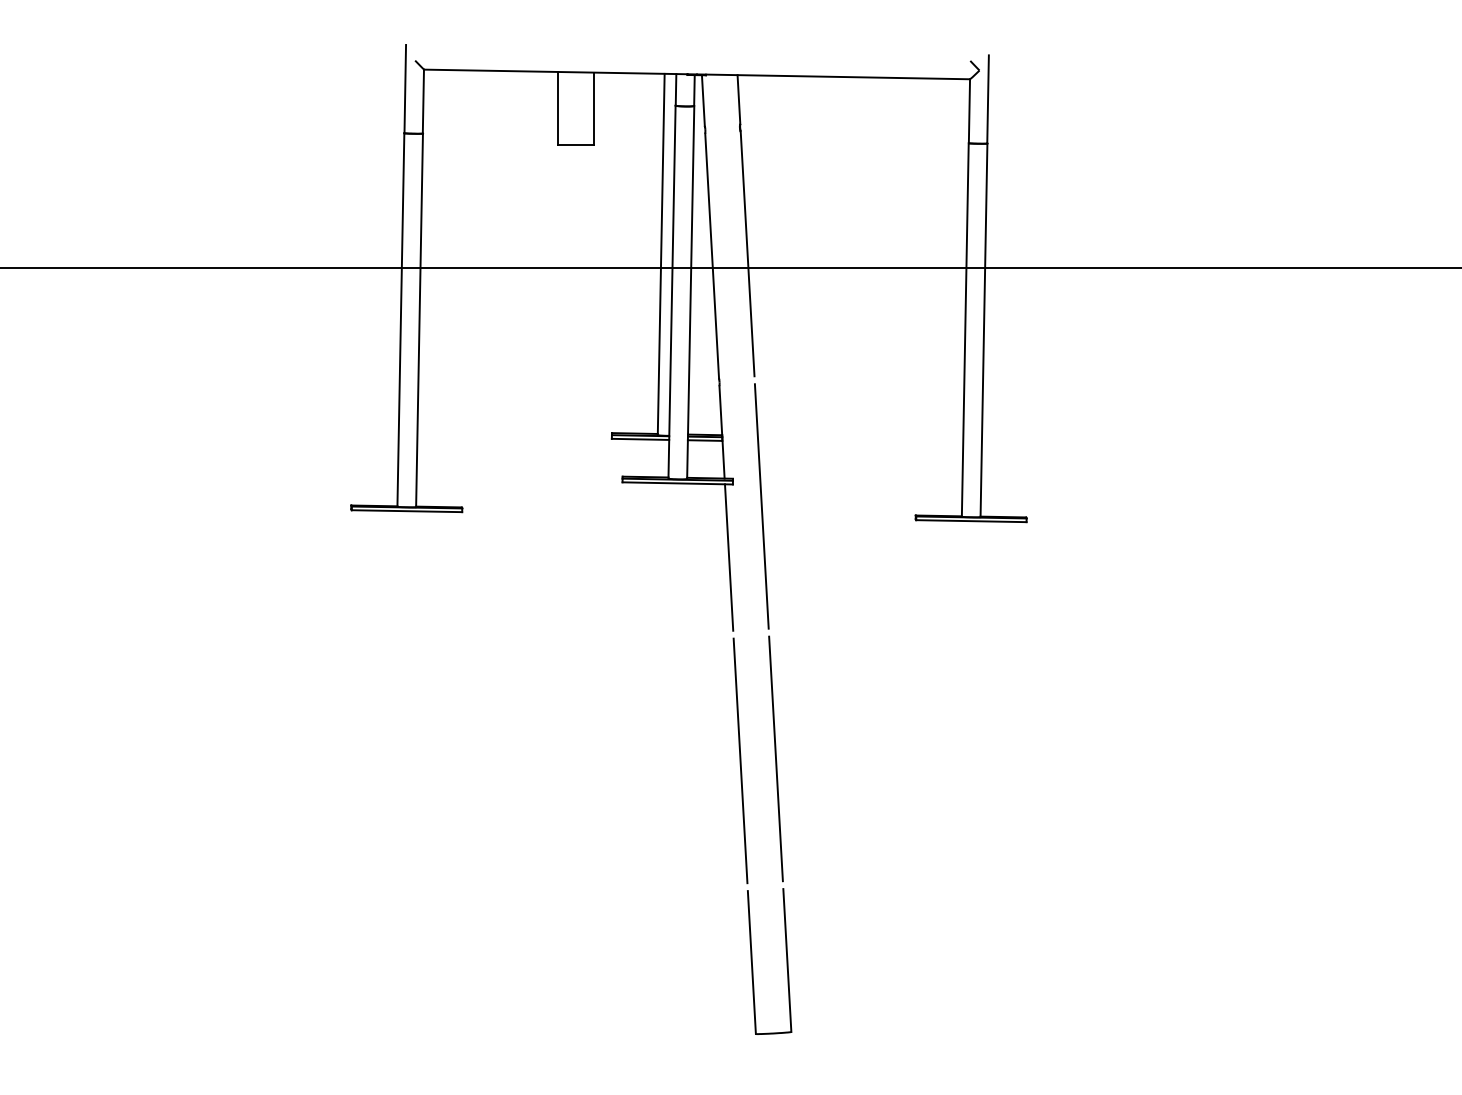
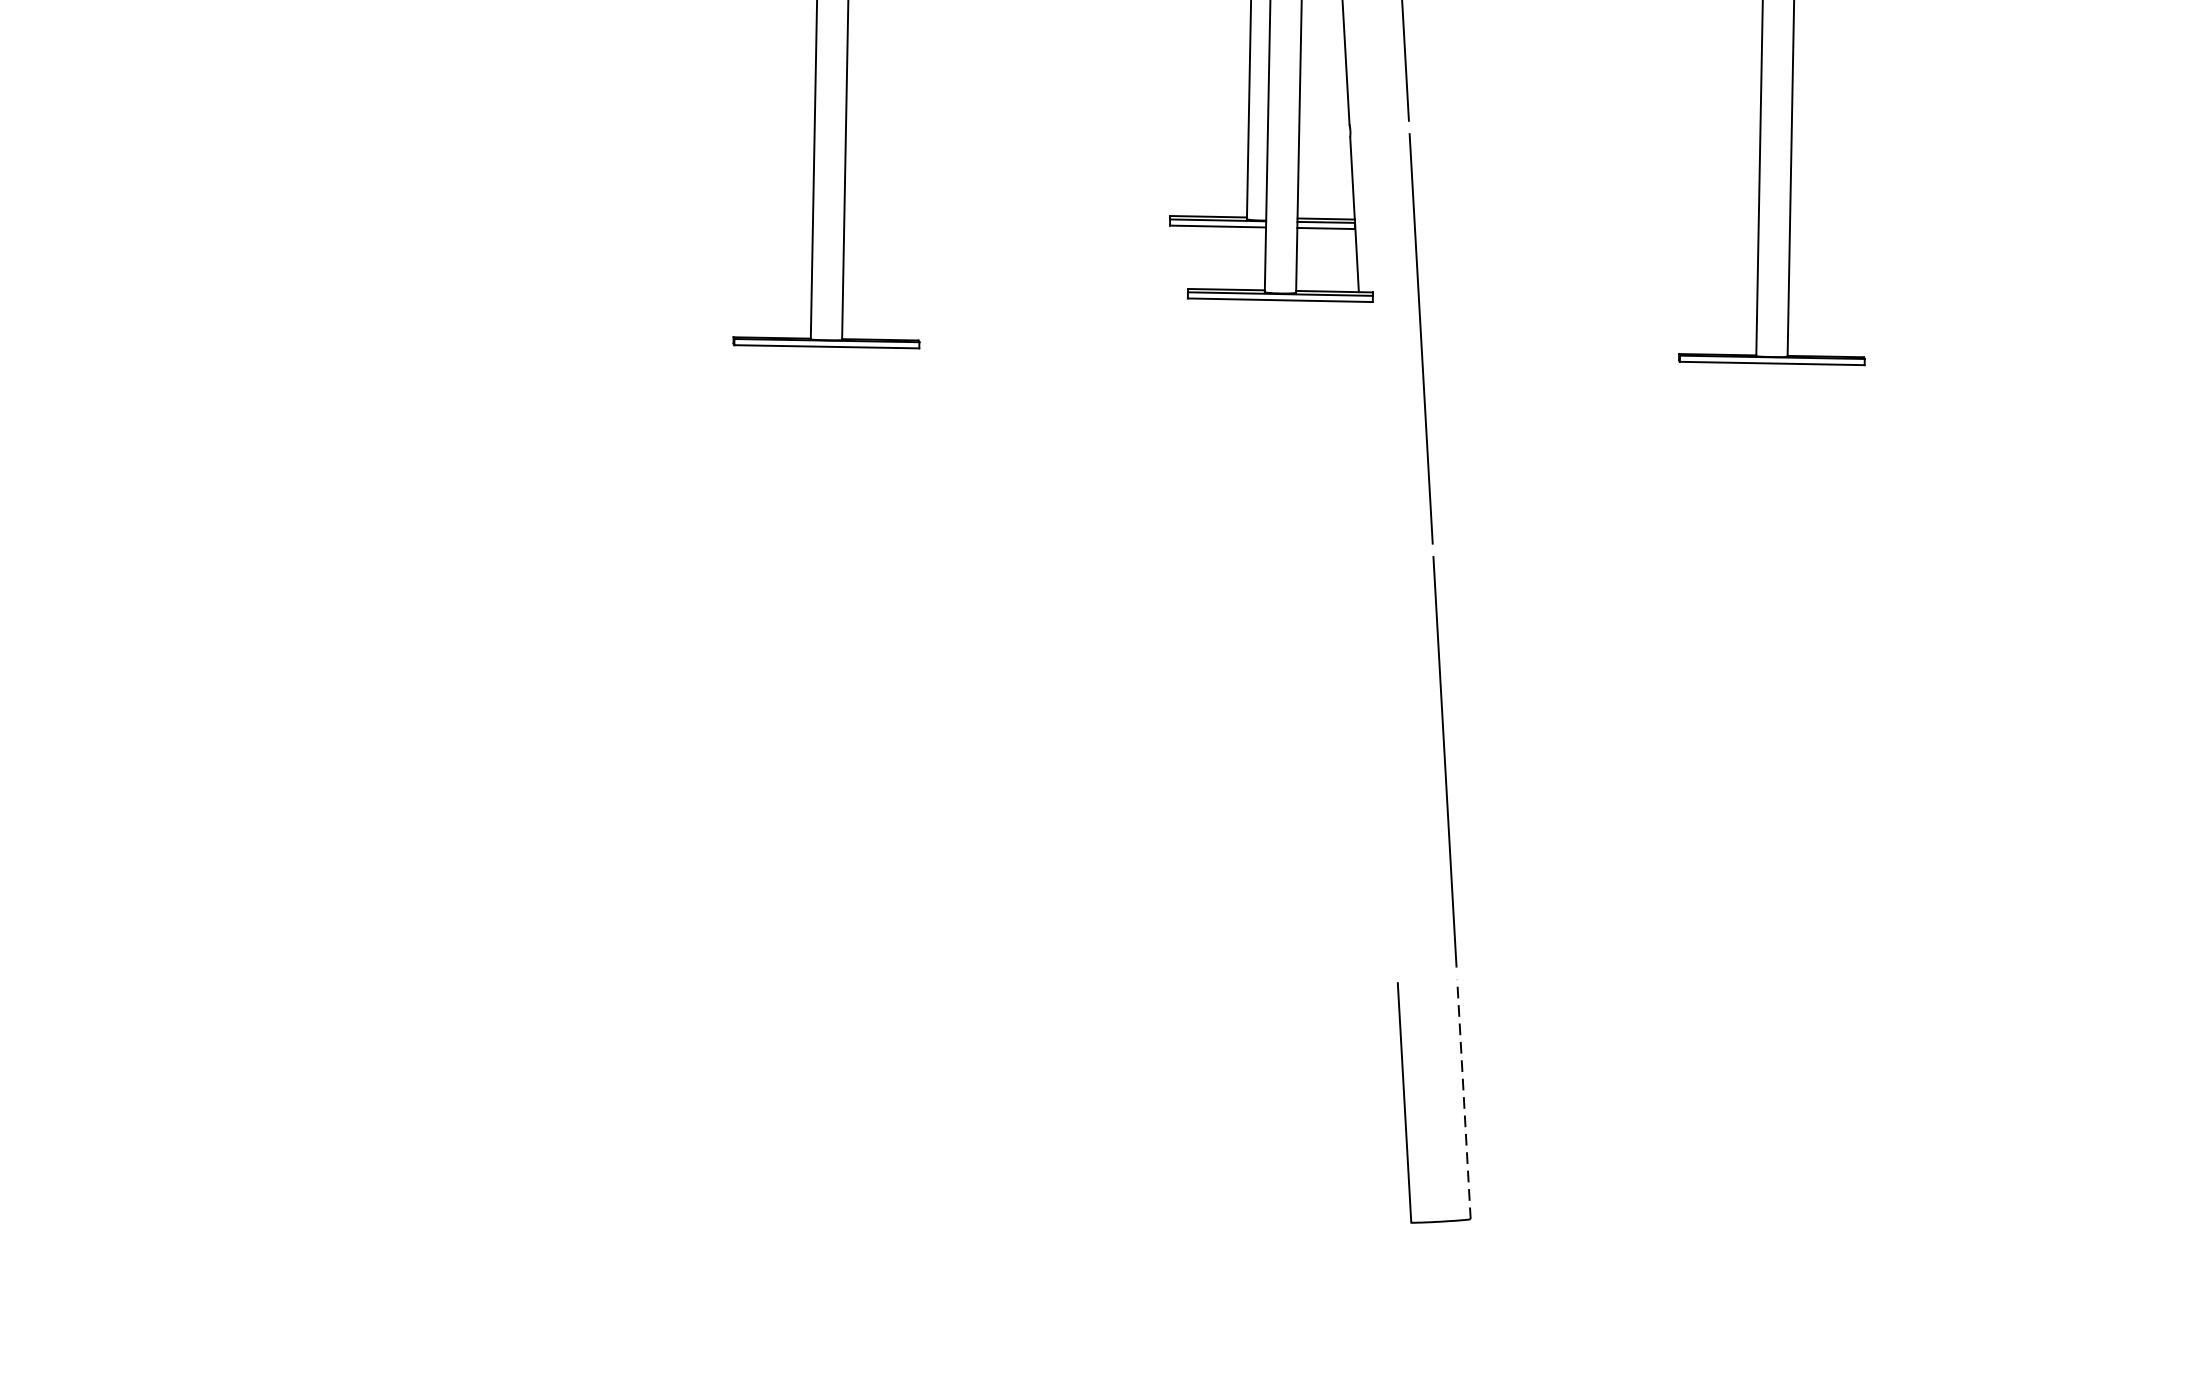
line: (728, 557) -> (1365, 424), removed
line: (740, 760) -> (1385, 764), removed
line: (787, 960) -> (1464, 1099), solid -> dashed

